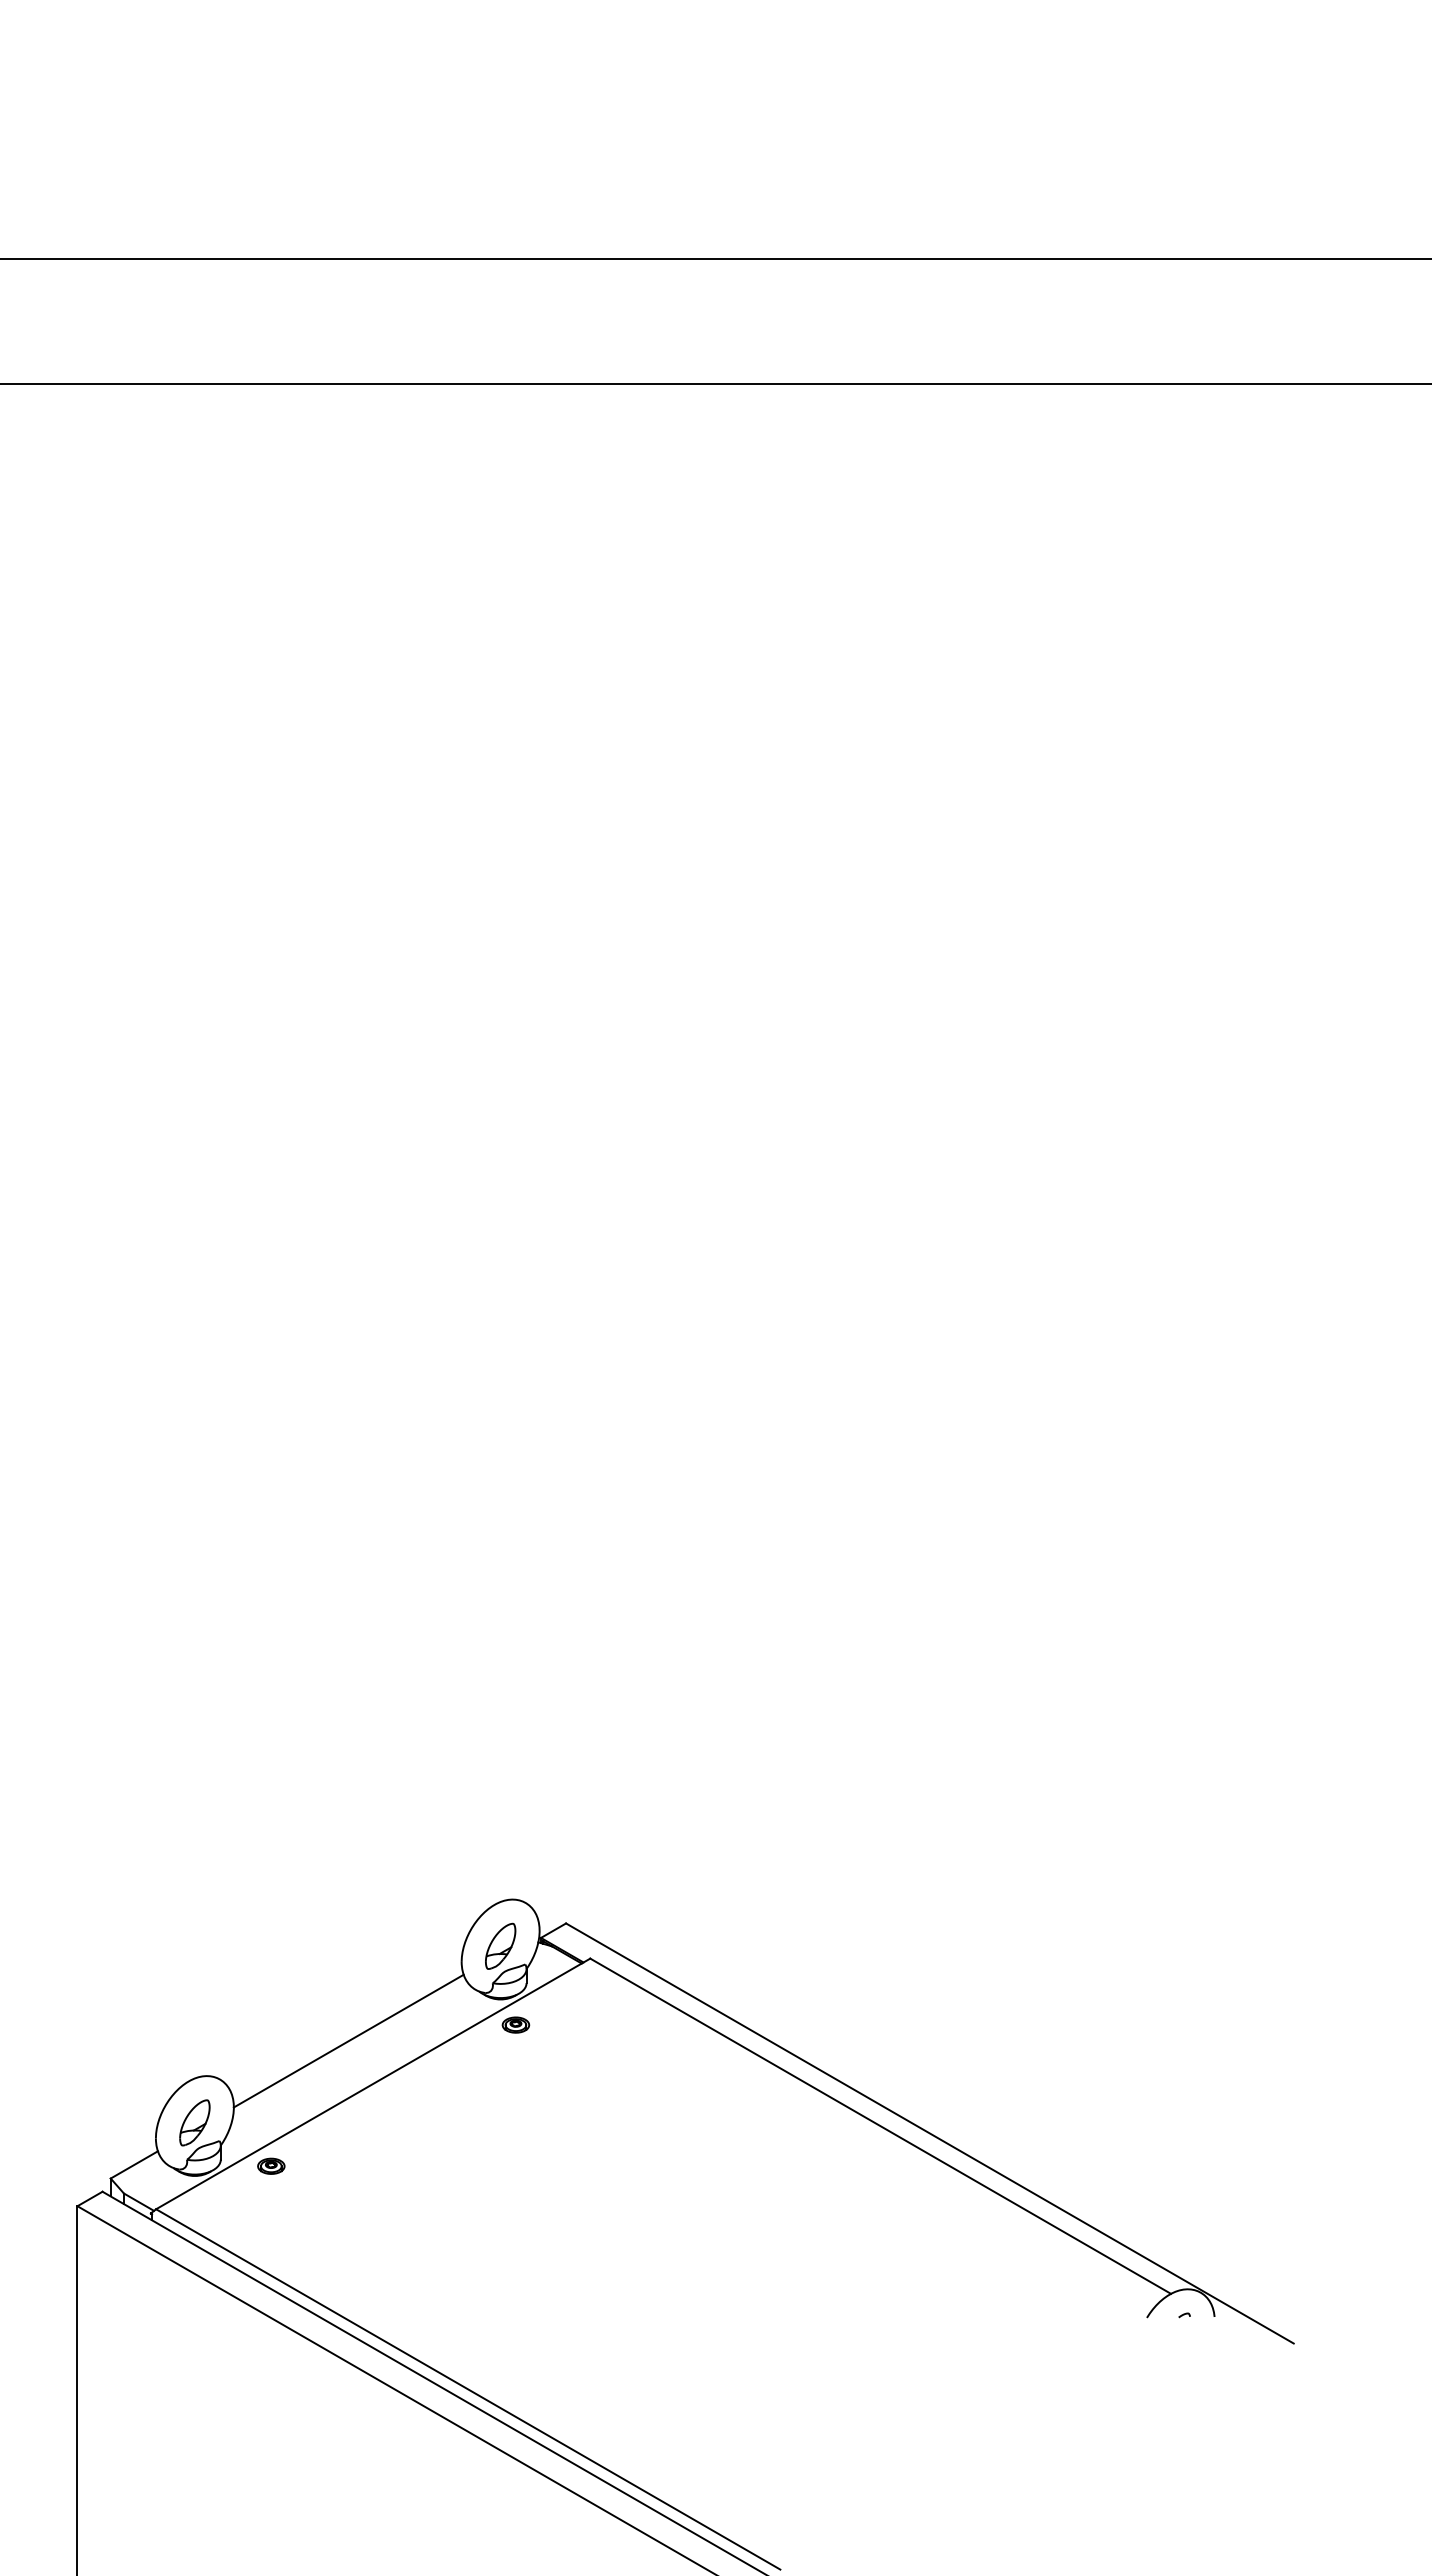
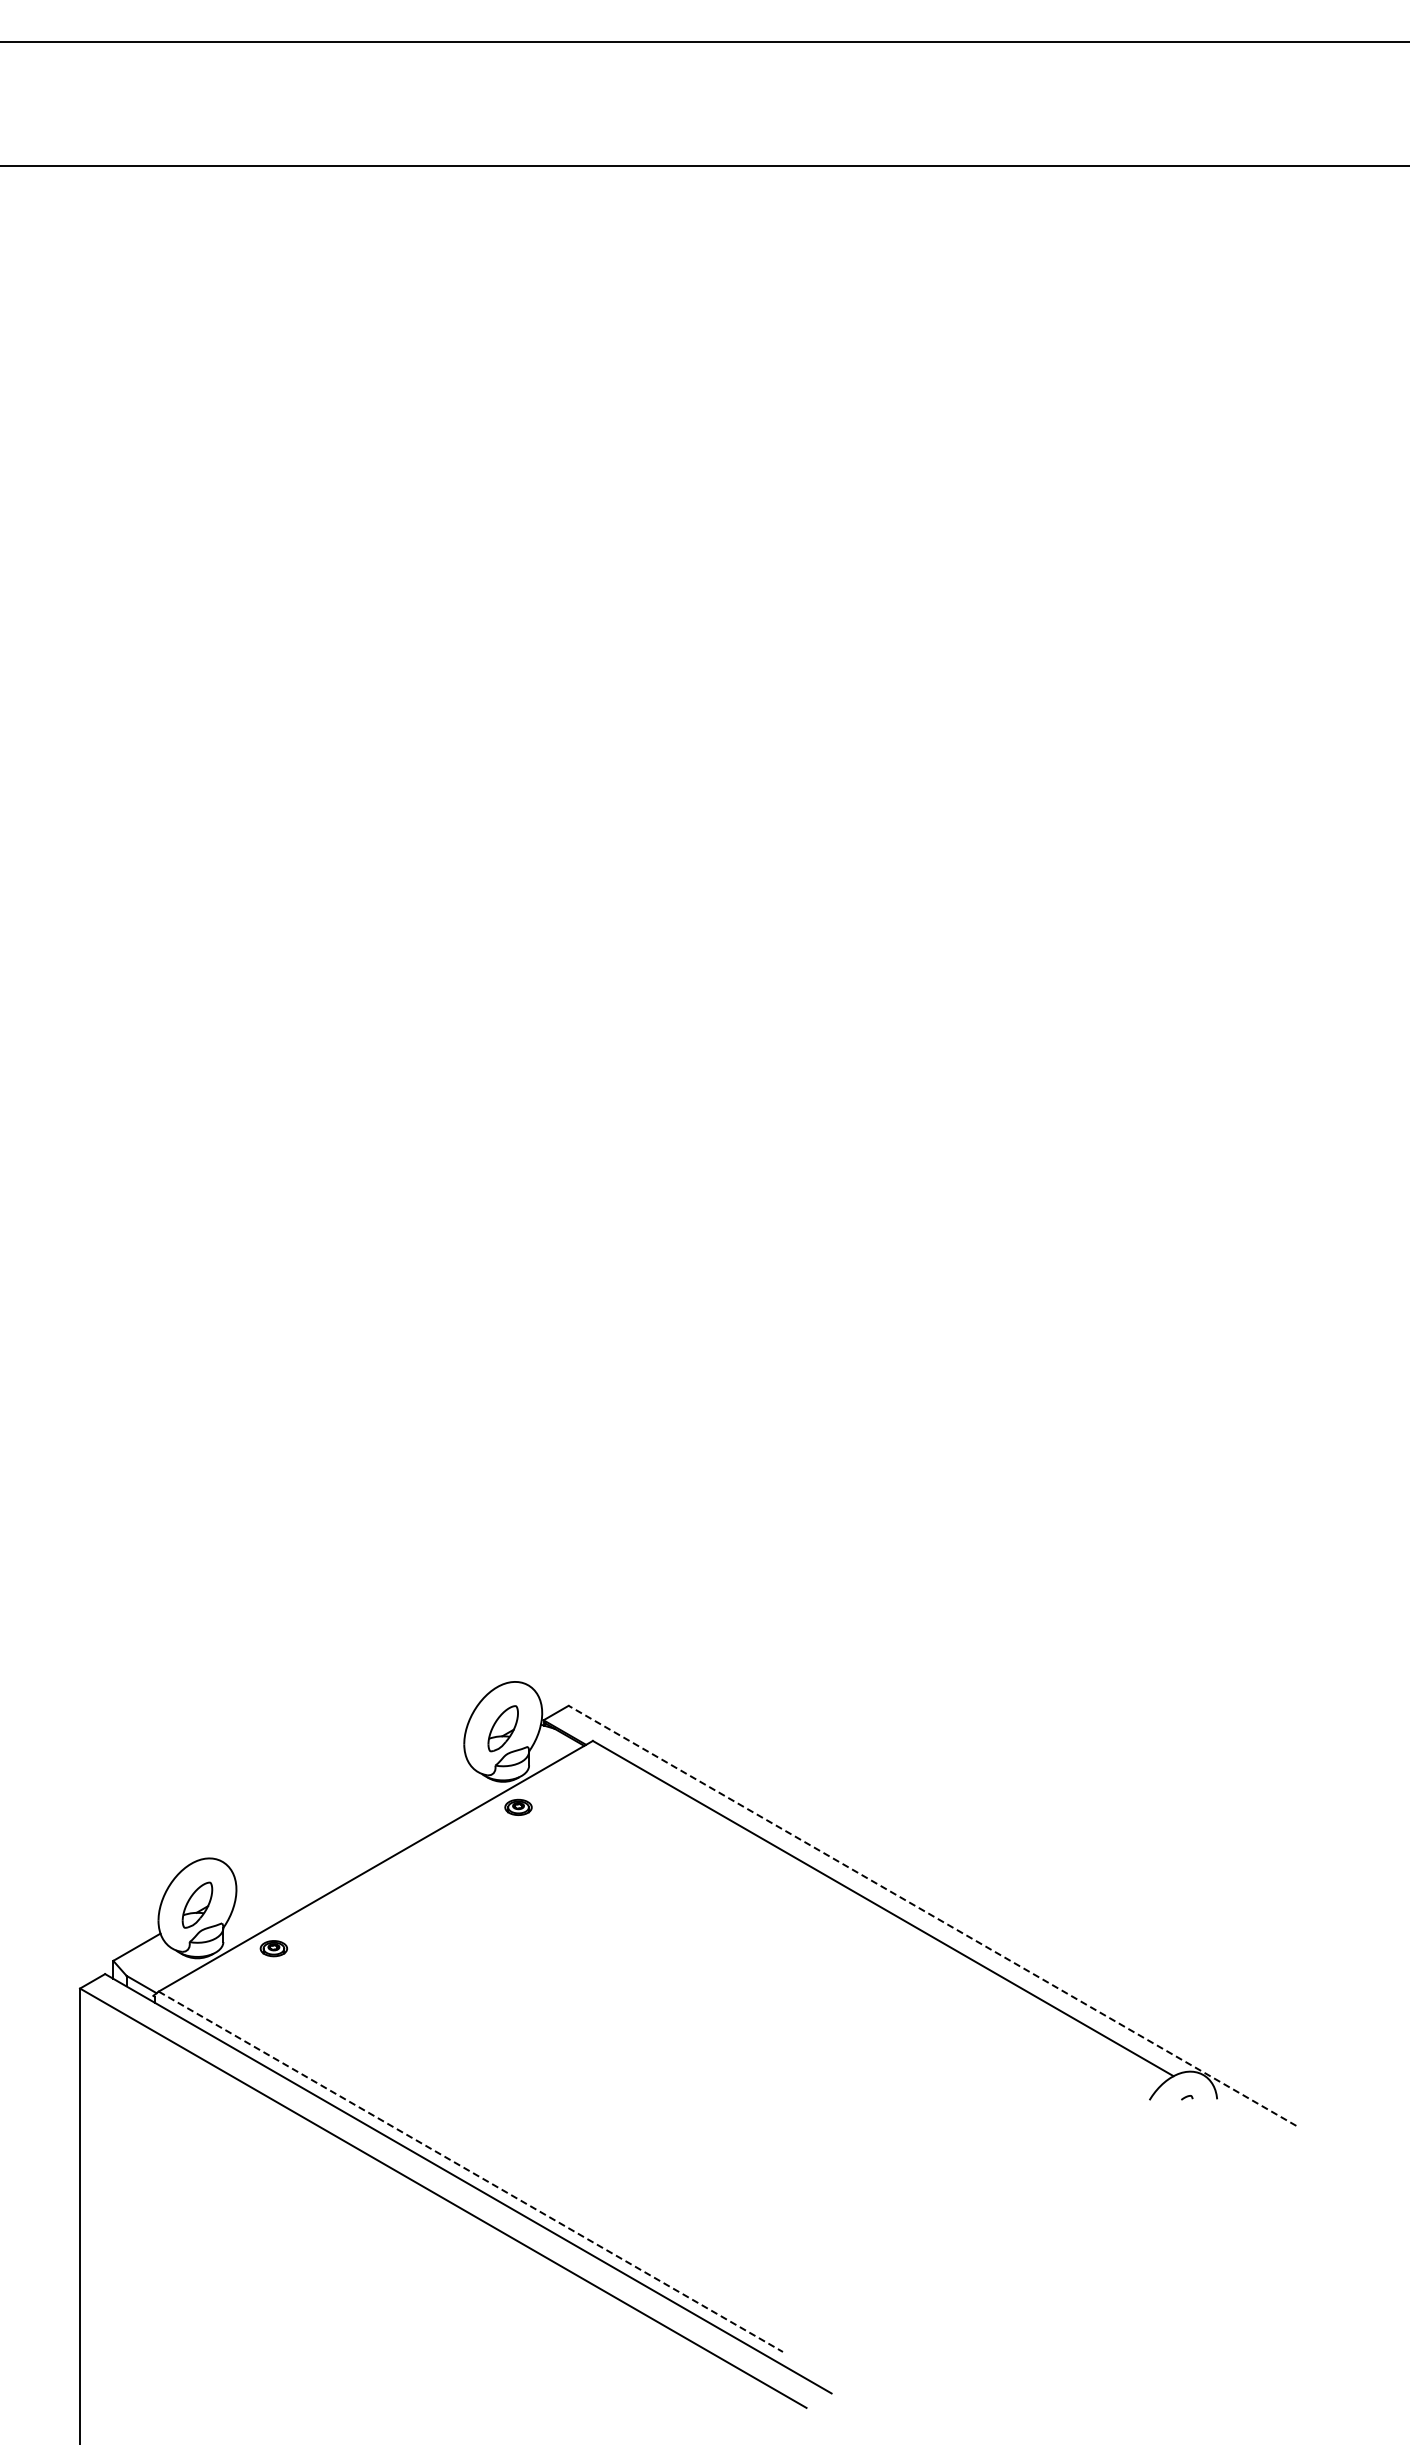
line: (348, 2040) -> (351, 1822), removed
line: (929, 2133) -> (932, 1915), solid -> dashed
line: (468, 2389) -> (471, 2171), solid -> dashed

